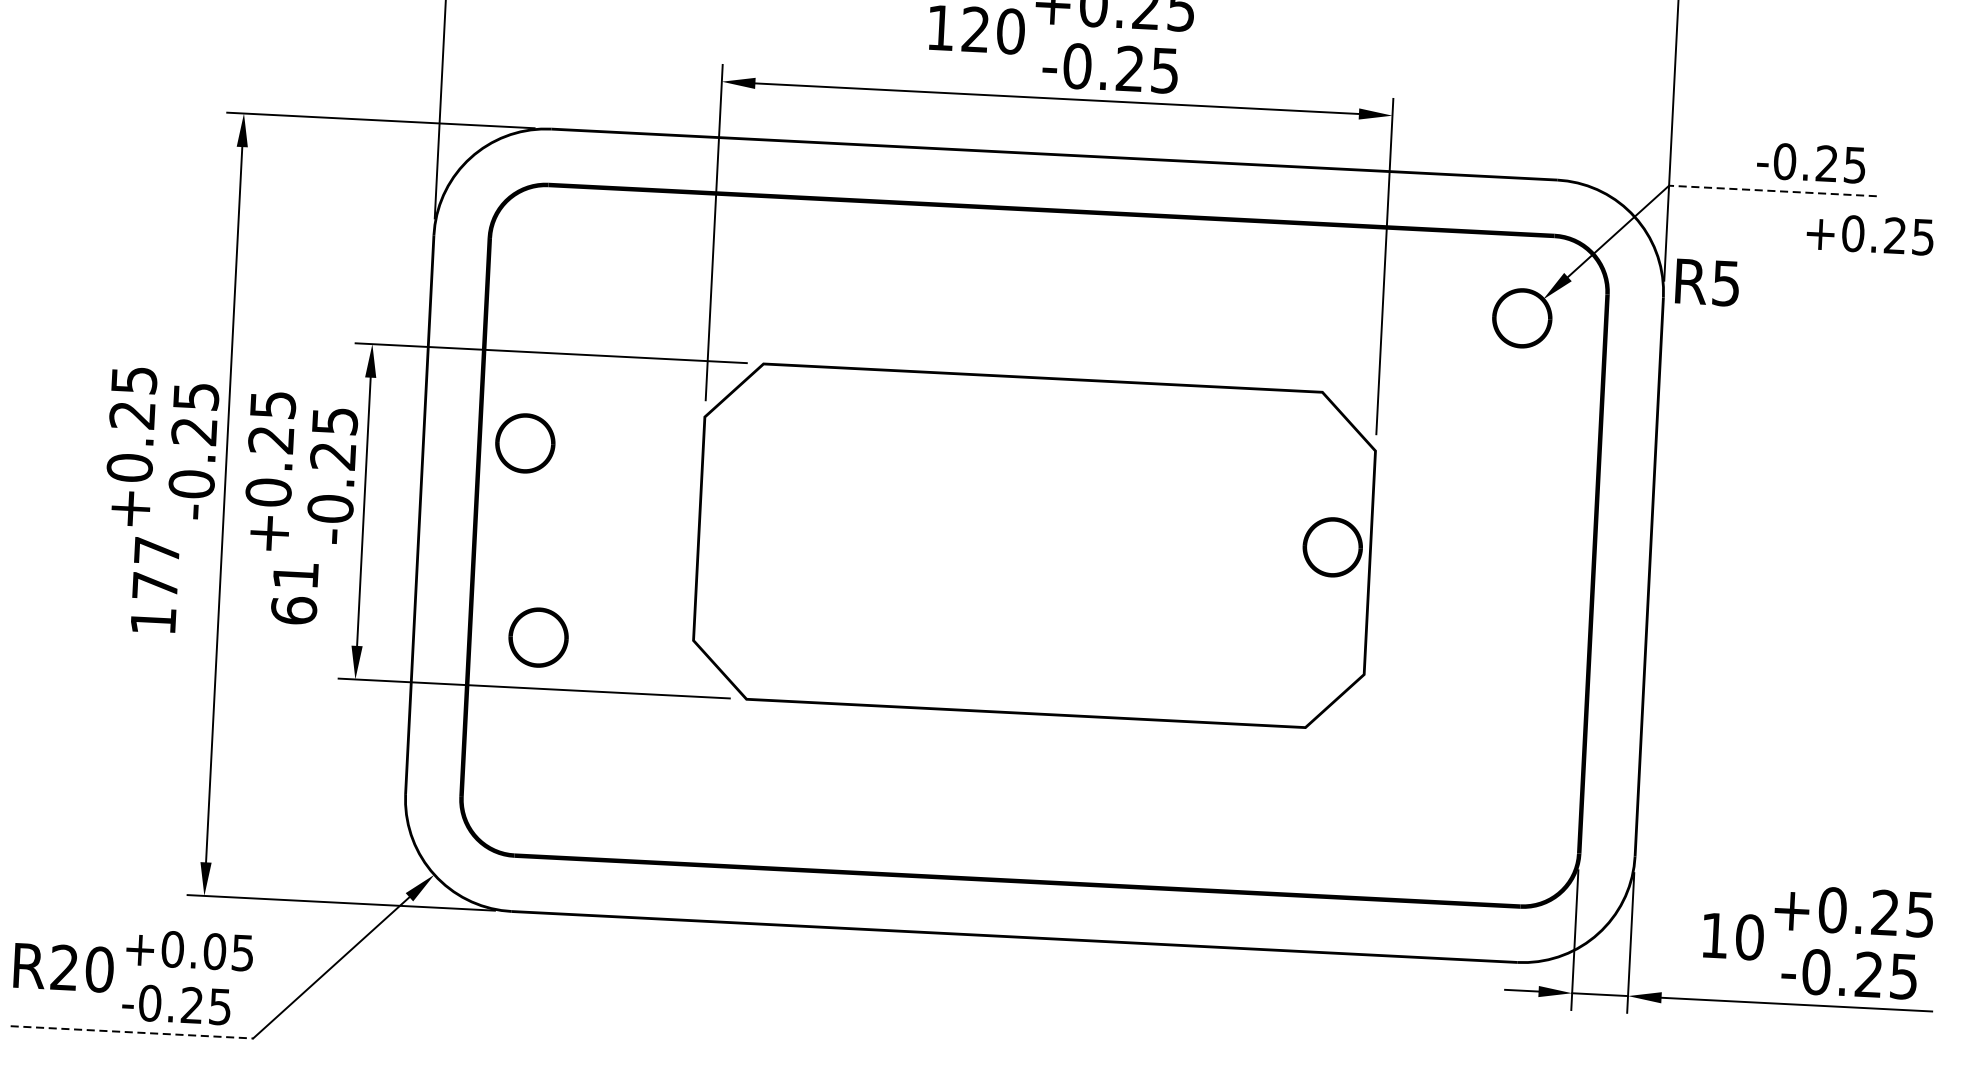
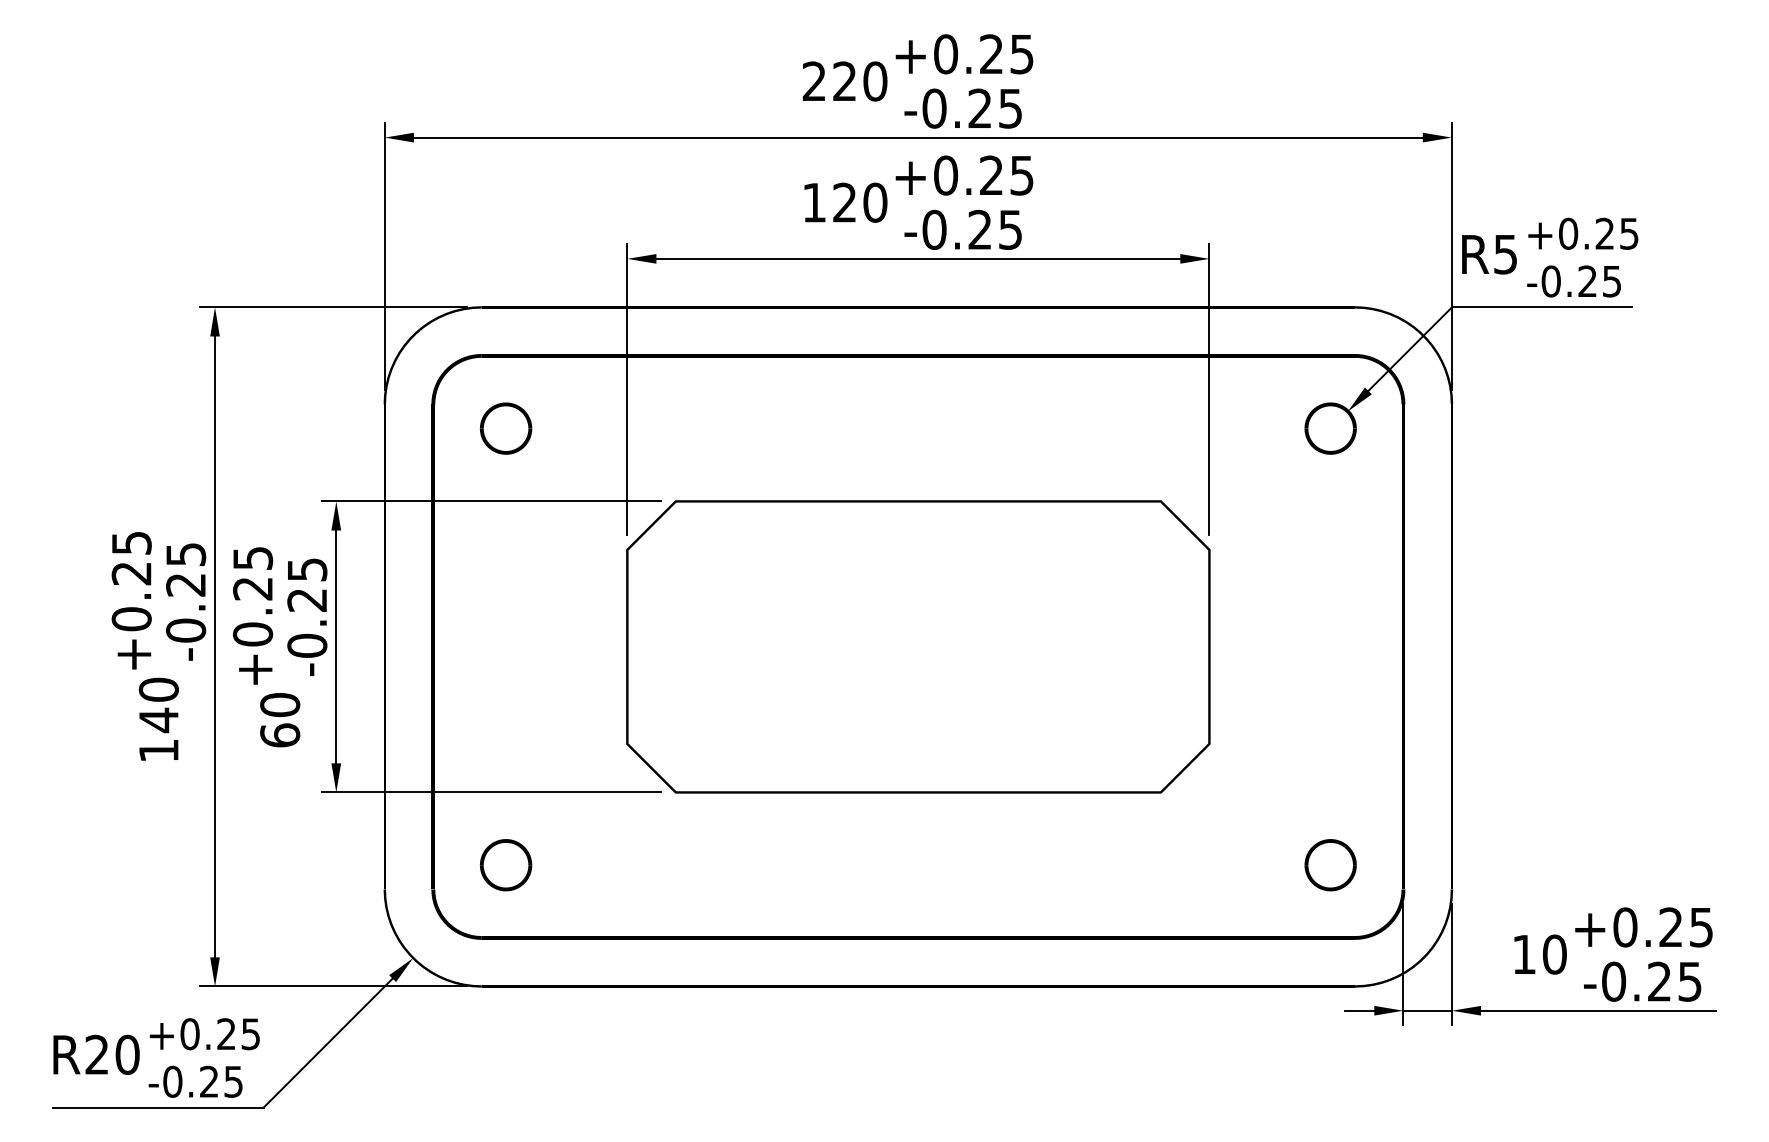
line: (1772, 191) -> (1541, 307), dashed -> solid
text: (1870, 234) -> (1583, 233), moved
text: (1707, 282) -> (1489, 254), moved
part: (525, 443) -> (506, 428), moved
part: (1332, 547) -> (1330, 865), moved
text: (155, 568) -> (158, 705), 177 -> 140
text: (296, 576) -> (280, 705), 61 -> 60
part: (539, 638) -> (506, 865), moved
text: (214, 951) -> (226, 1034), +0.05 -> +0.25
line: (132, 1032) -> (158, 1107), dashed -> solid

